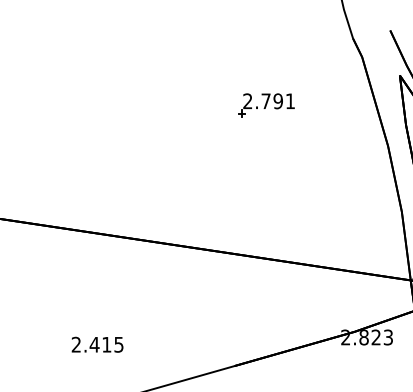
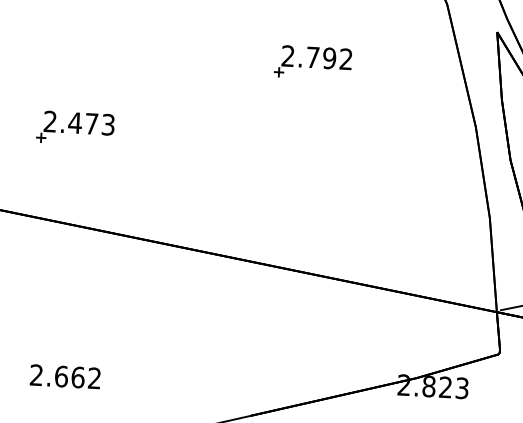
text: (289, 100) -> (344, 58), 2.791 -> 2.792
part: (94, 162) -> (74, 128), added
text: (106, 344) -> (77, 377), 2.415 -> 2.662

